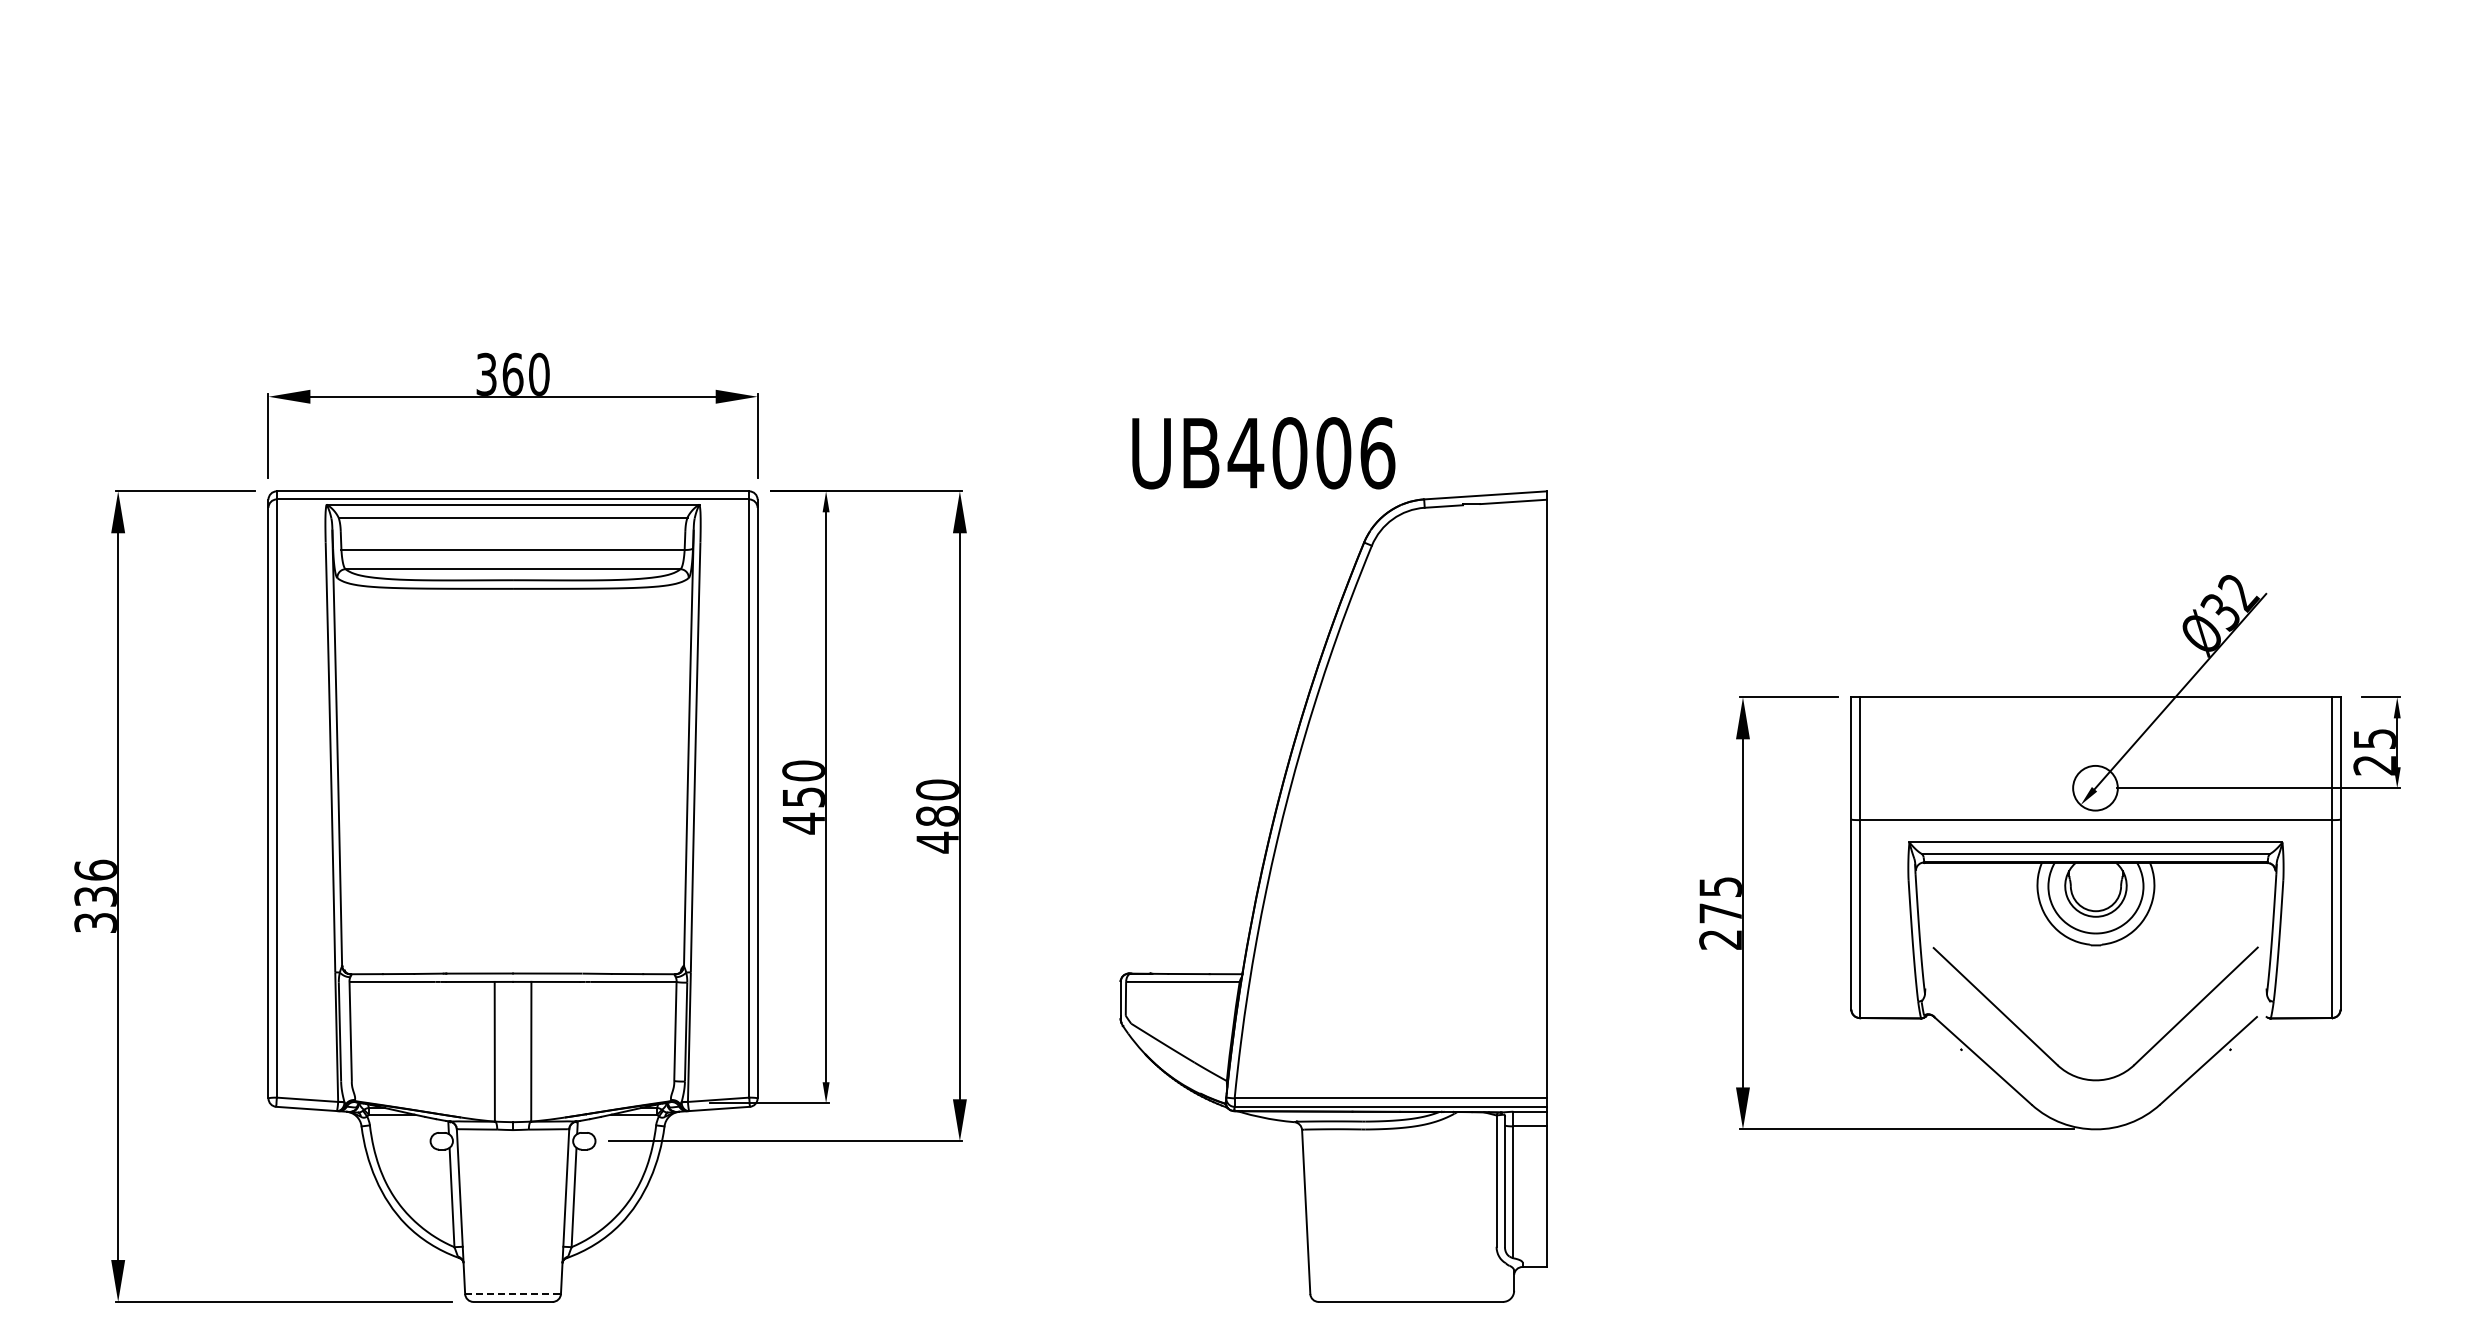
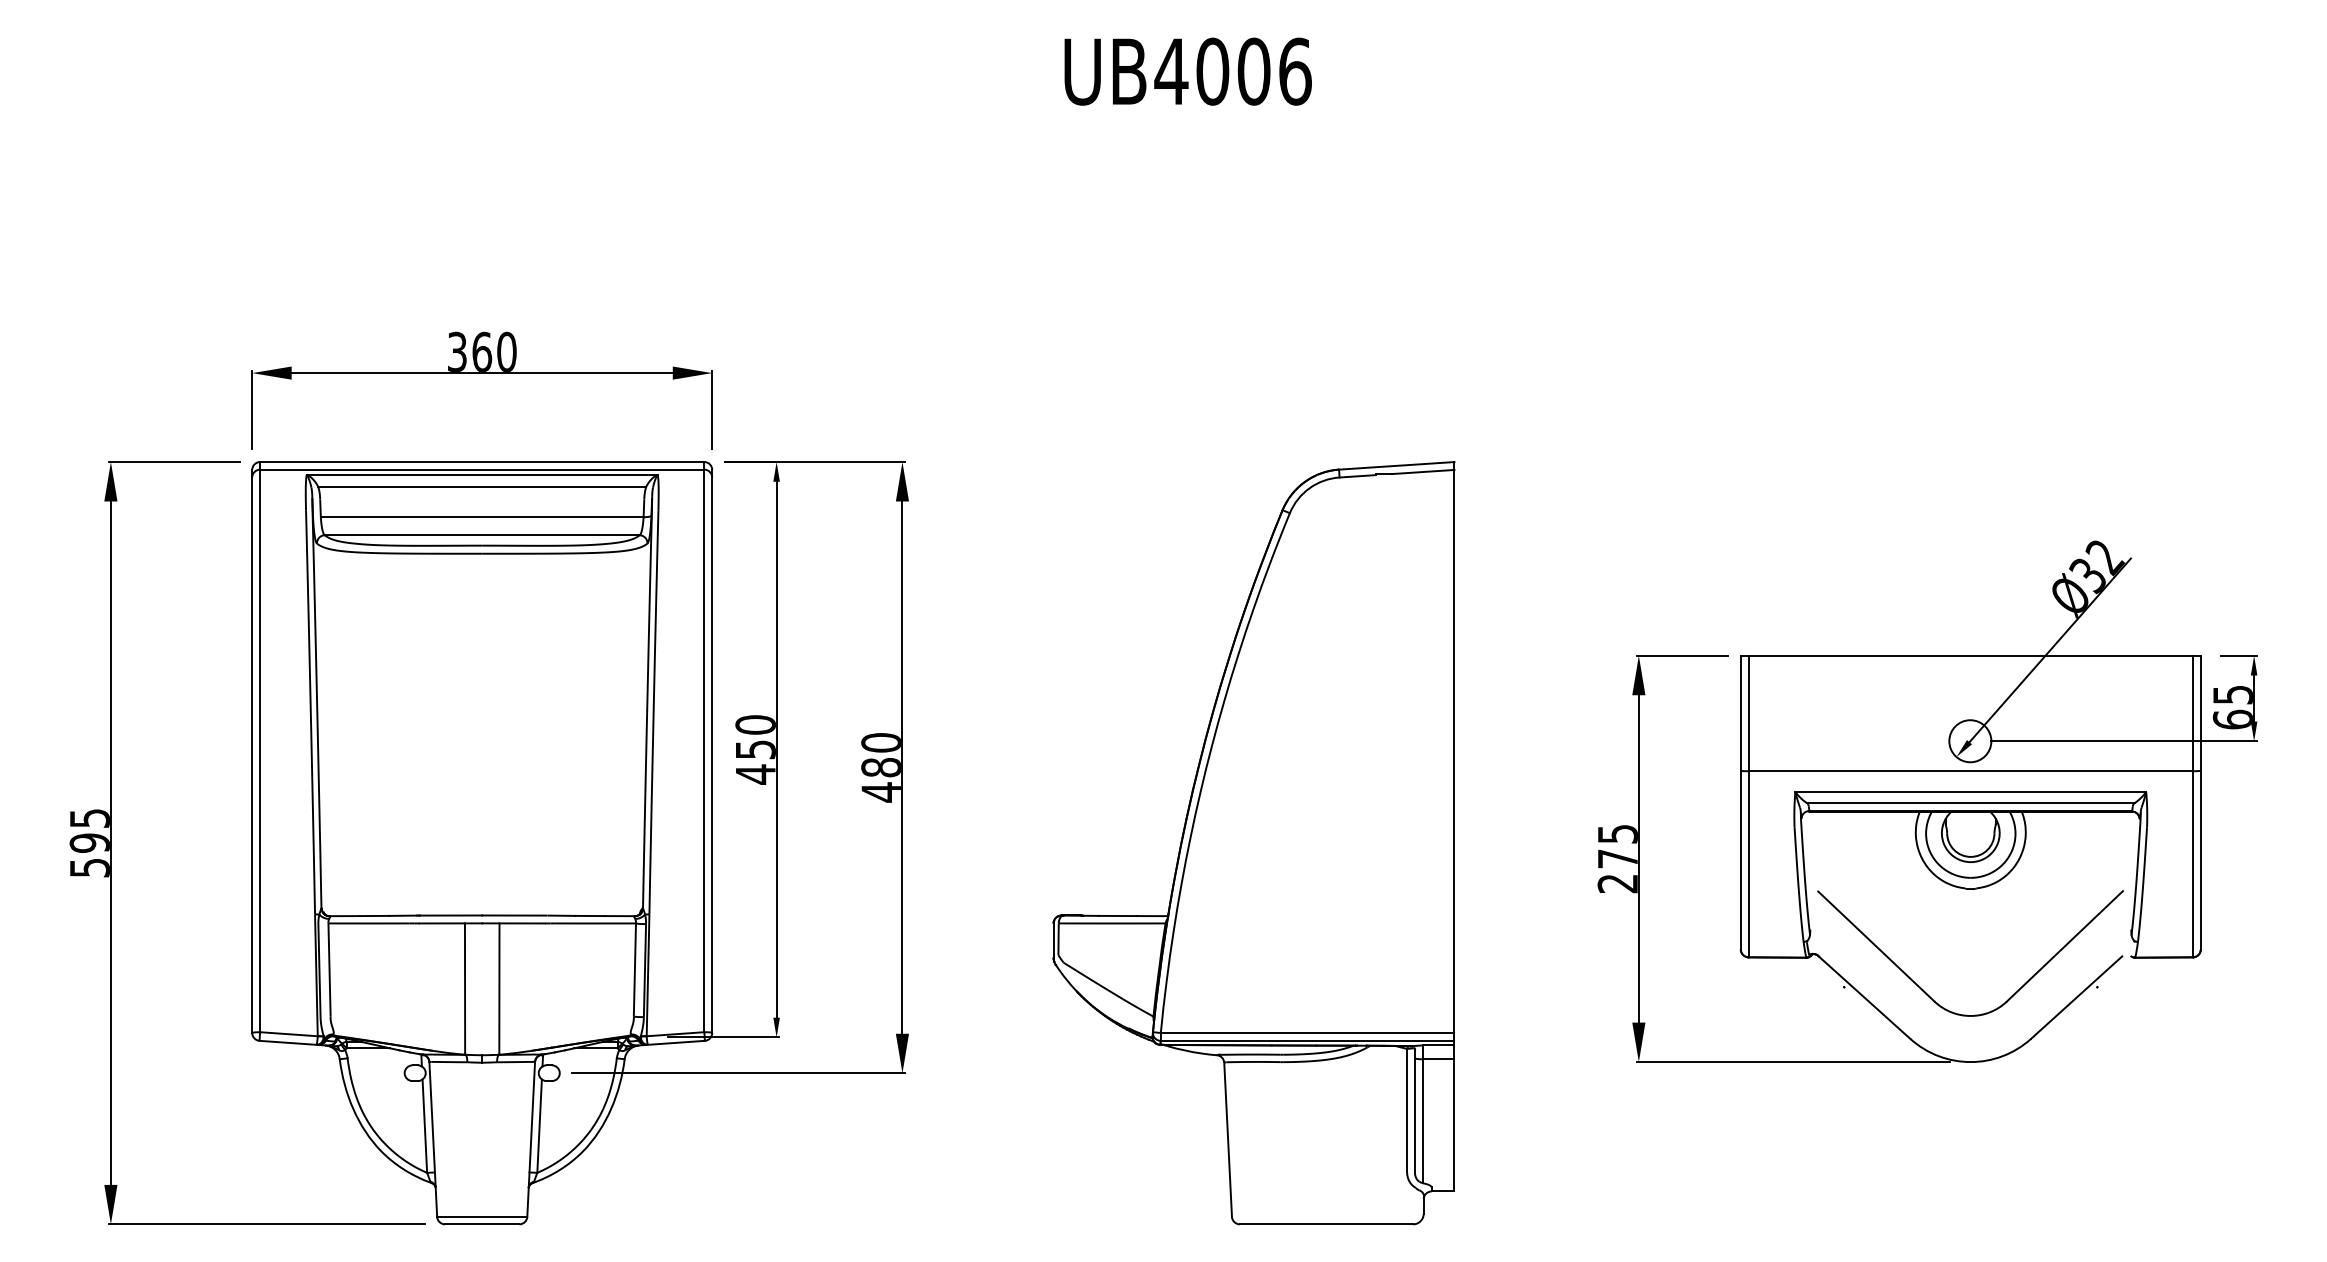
text: (1263, 453) -> (1187, 71), moved
text: (2374, 764) -> (2232, 718), 25 -> 65
text: (95, 895) -> (89, 842), 336 -> 595
line: (513, 1293) -> (482, 1216), dashed -> solid

